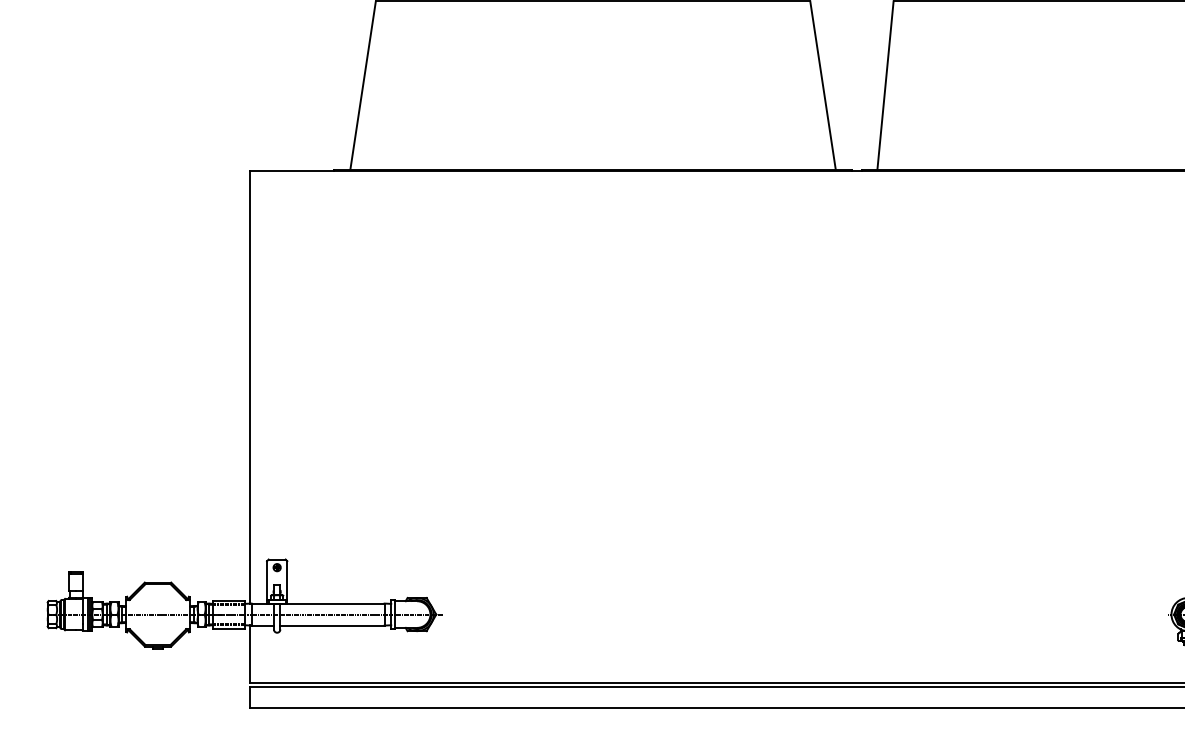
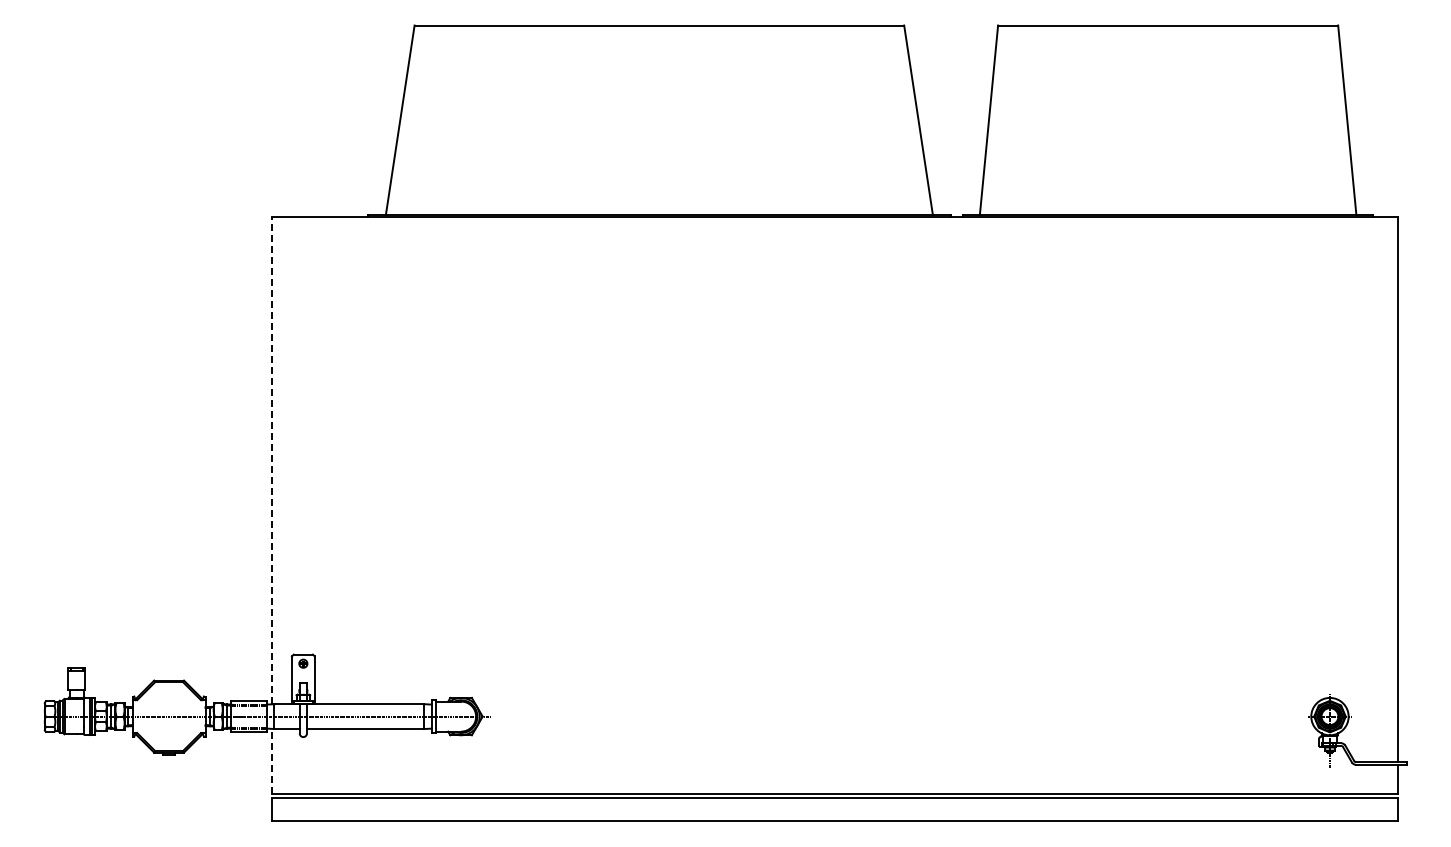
line: (249, 387) -> (272, 460), solid -> dashed
line: (249, 654) -> (272, 761), solid -> dashed

